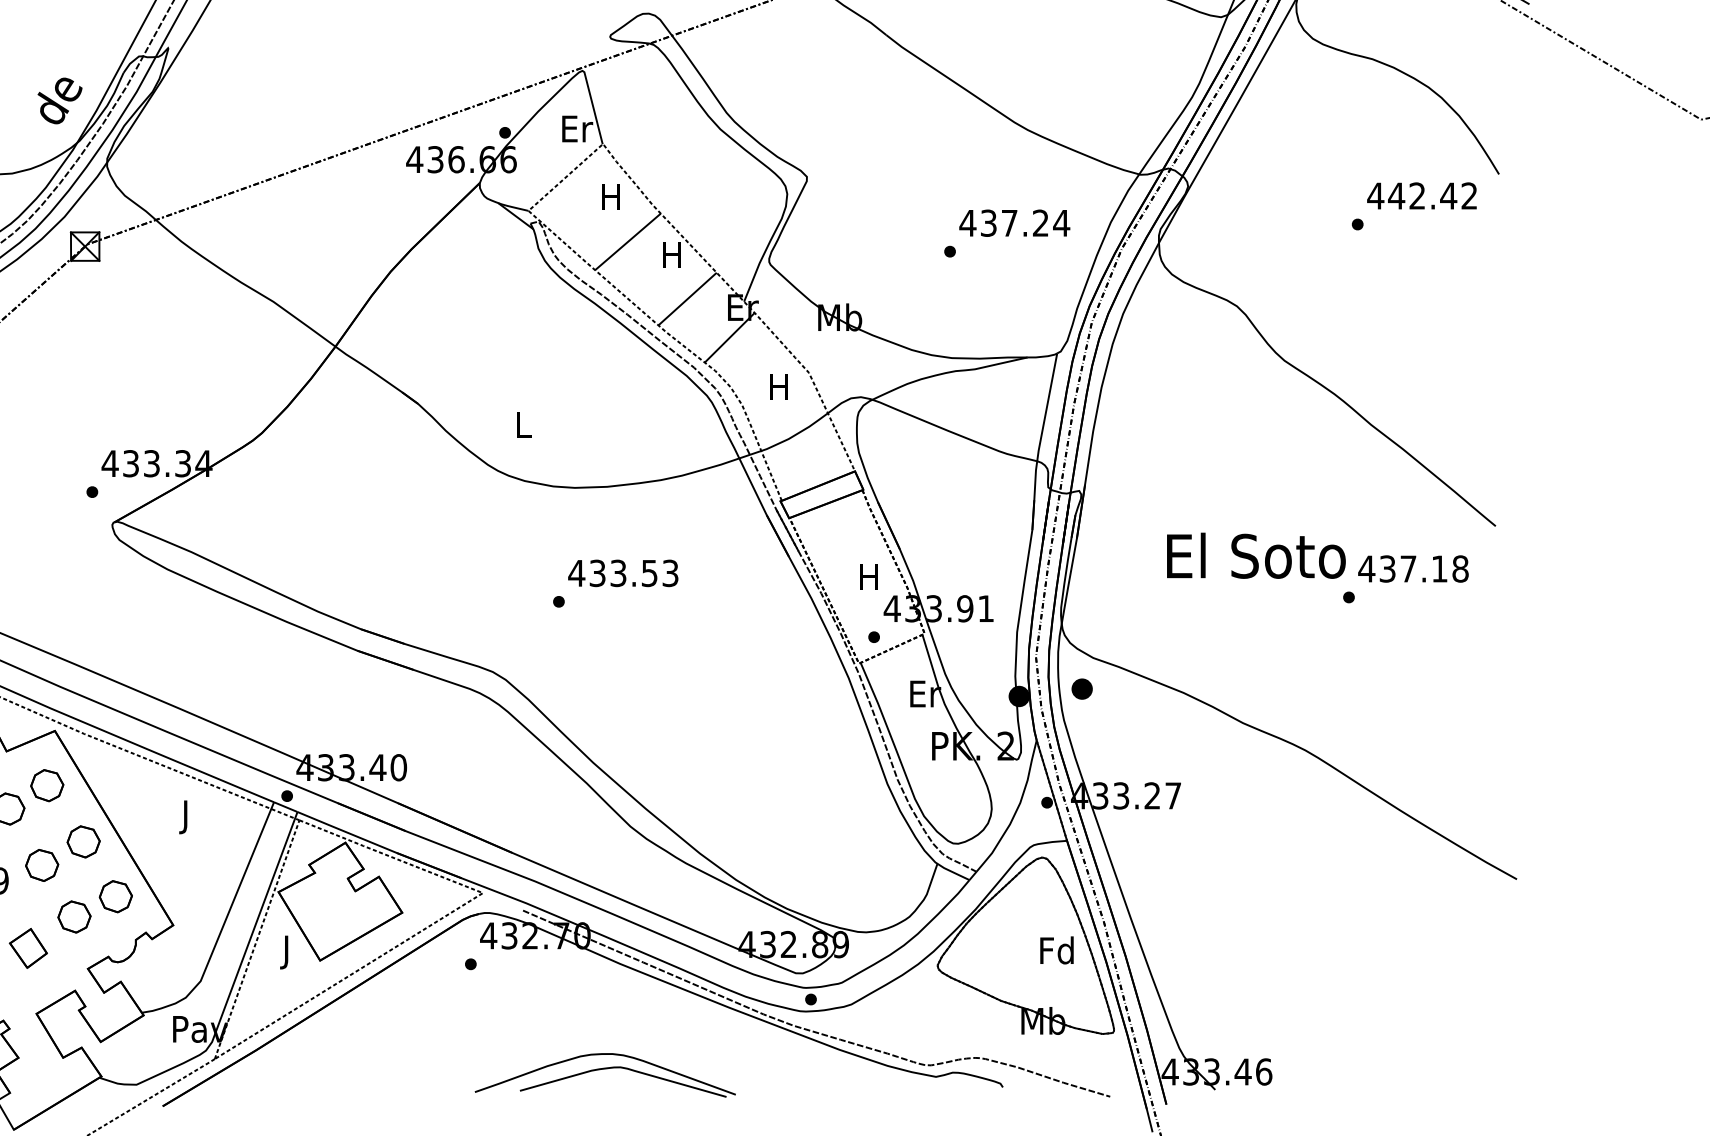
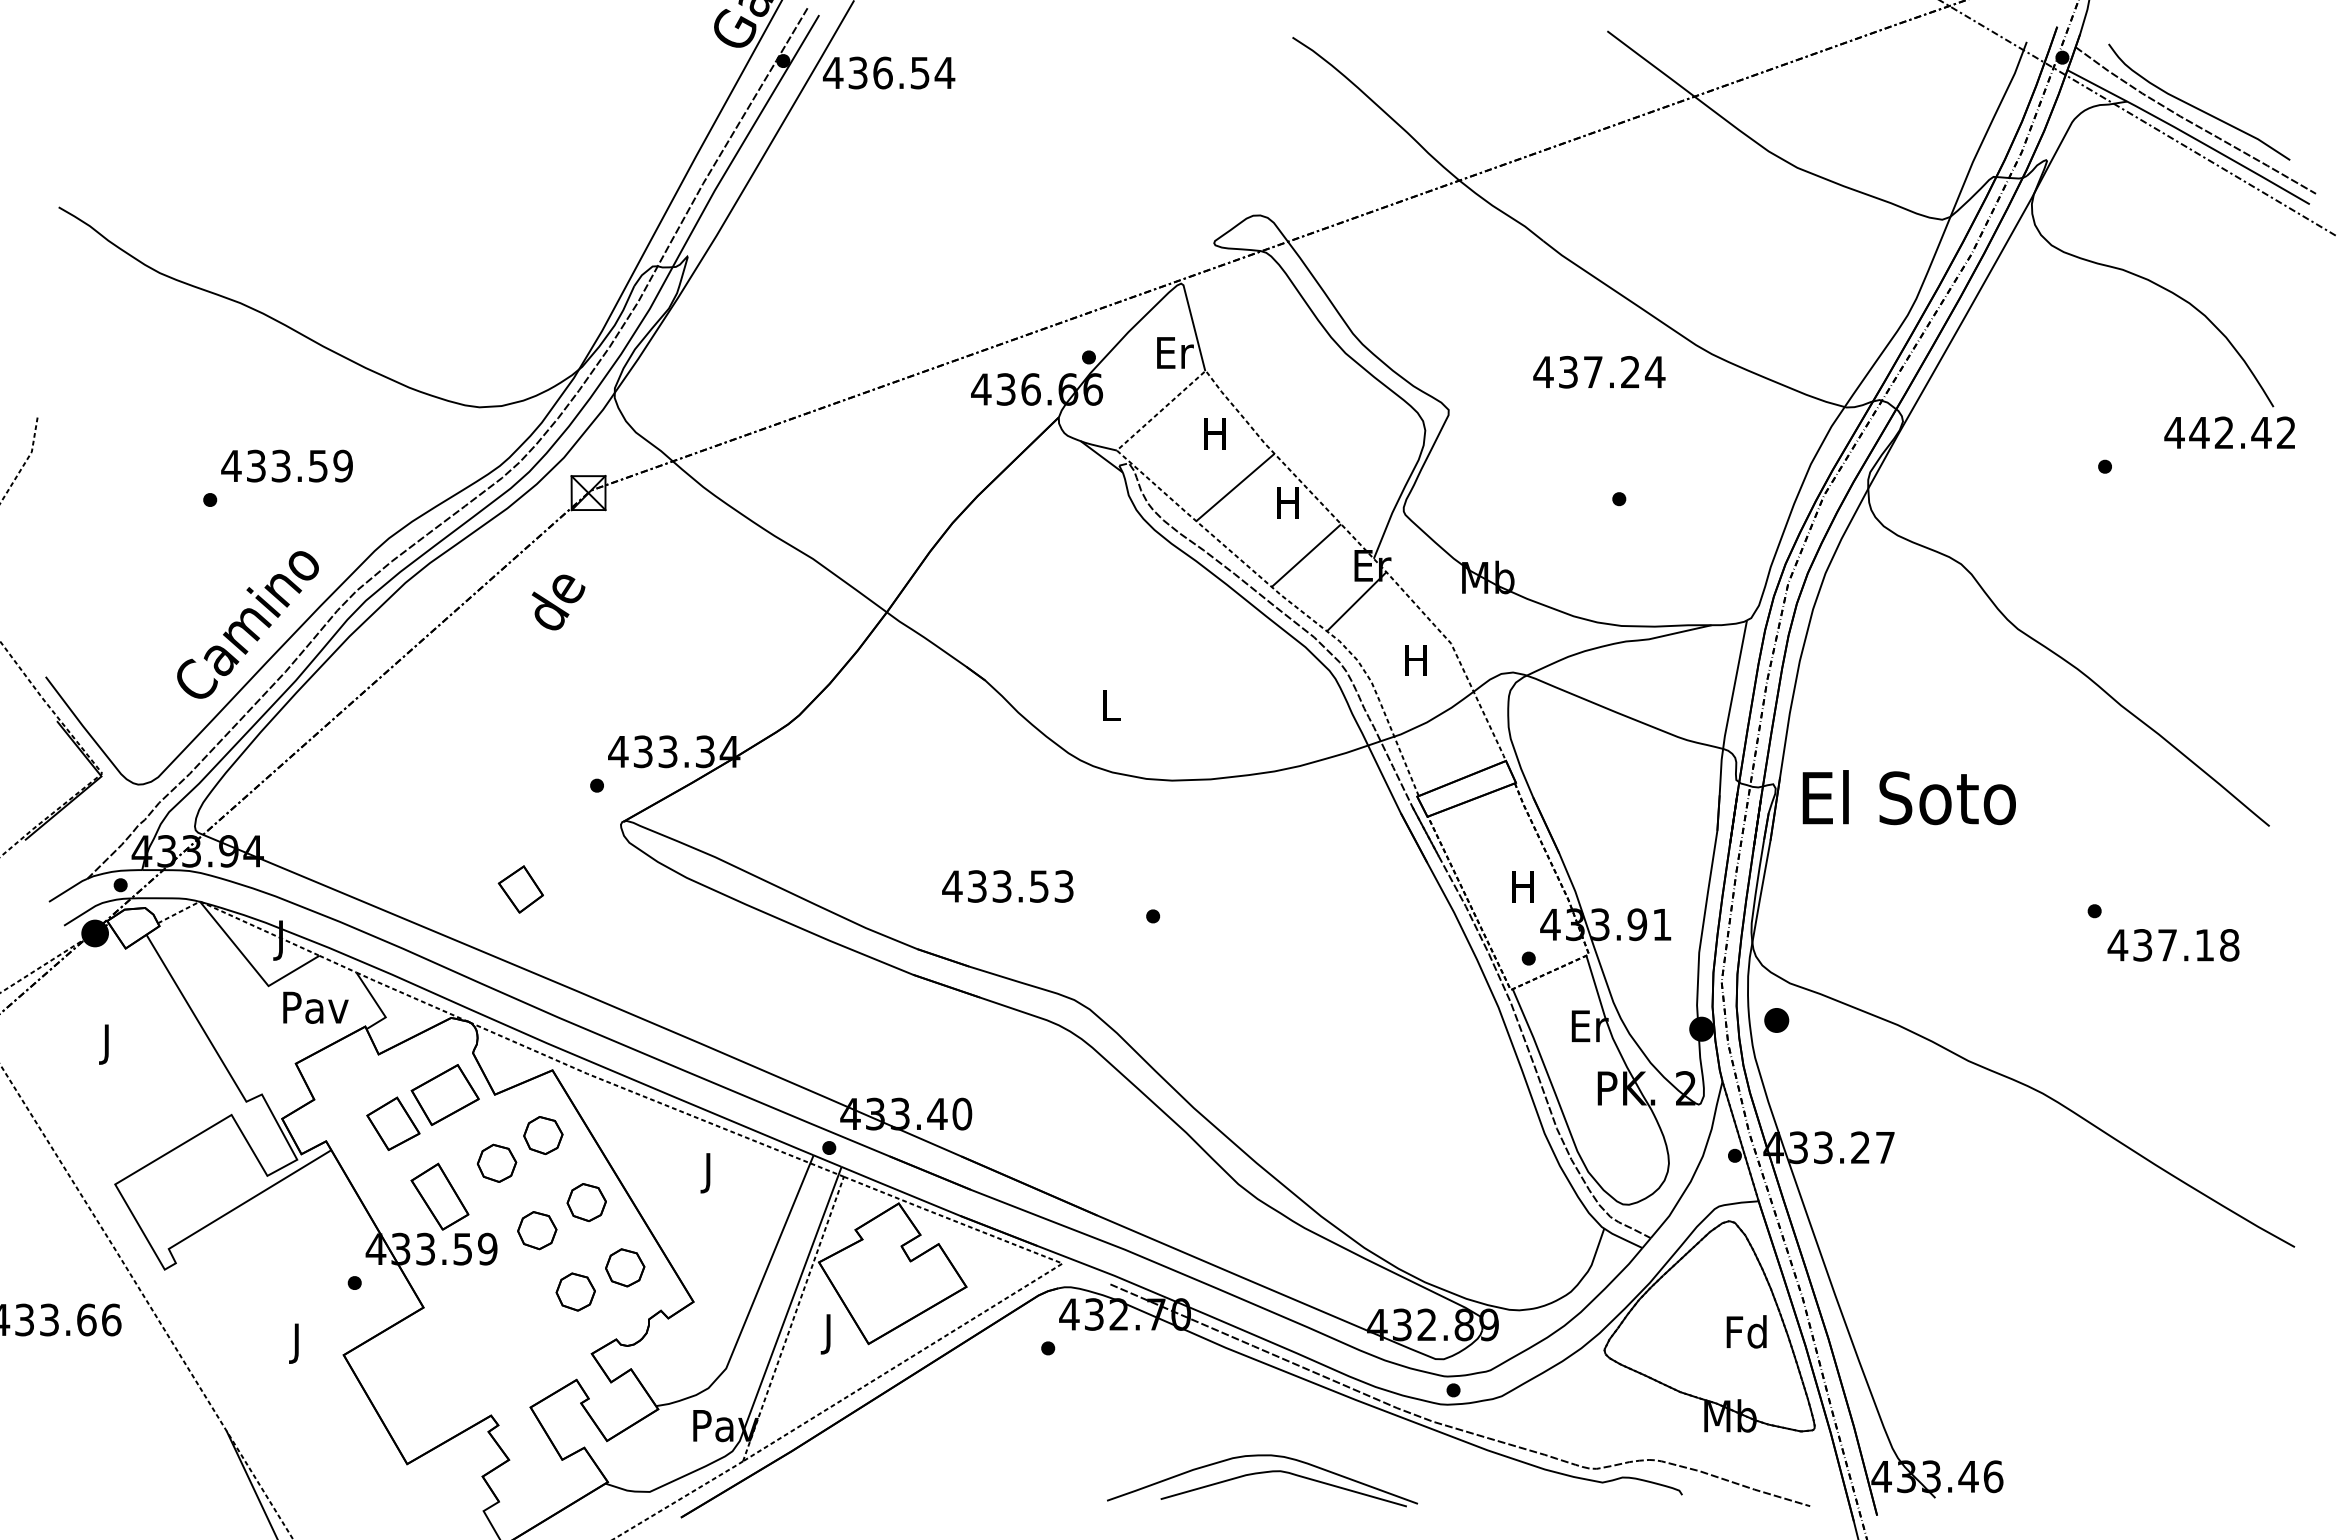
text: (59, 100) -> (558, 602), moved
text: (1421, 195) -> (2229, 432), moved
text: (1014, 223) -> (1599, 372), moved
text: (1255, 555) -> (1908, 797), moved
text: (1413, 569) -> (2173, 945), moved
text: (623, 573) -> (1007, 886), moved
part: (28, 948) -> (520, 889), moved
part: (605, 1069) -> (1262, 1473), moved

